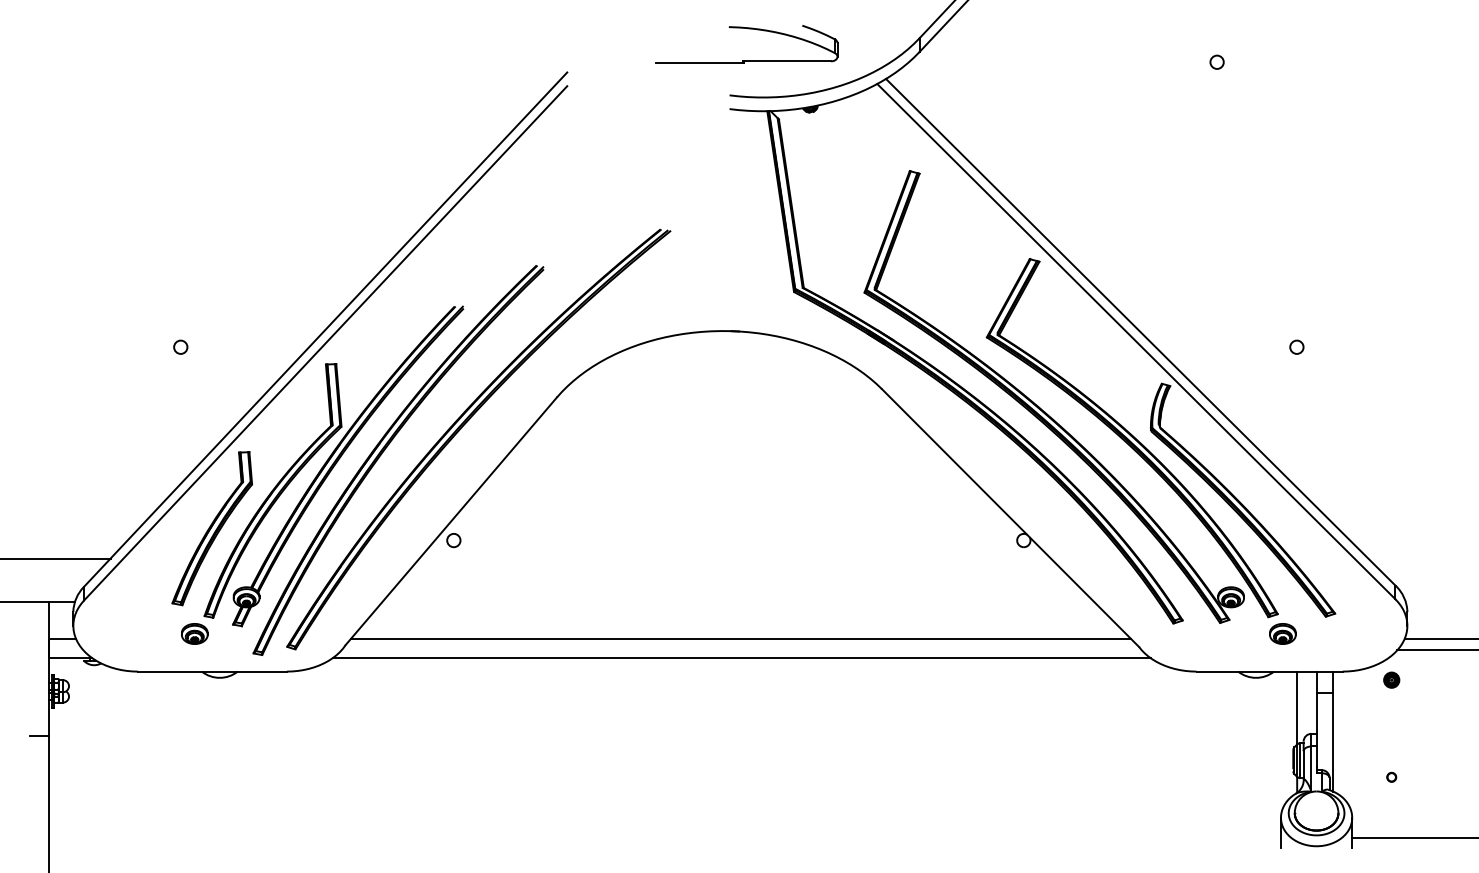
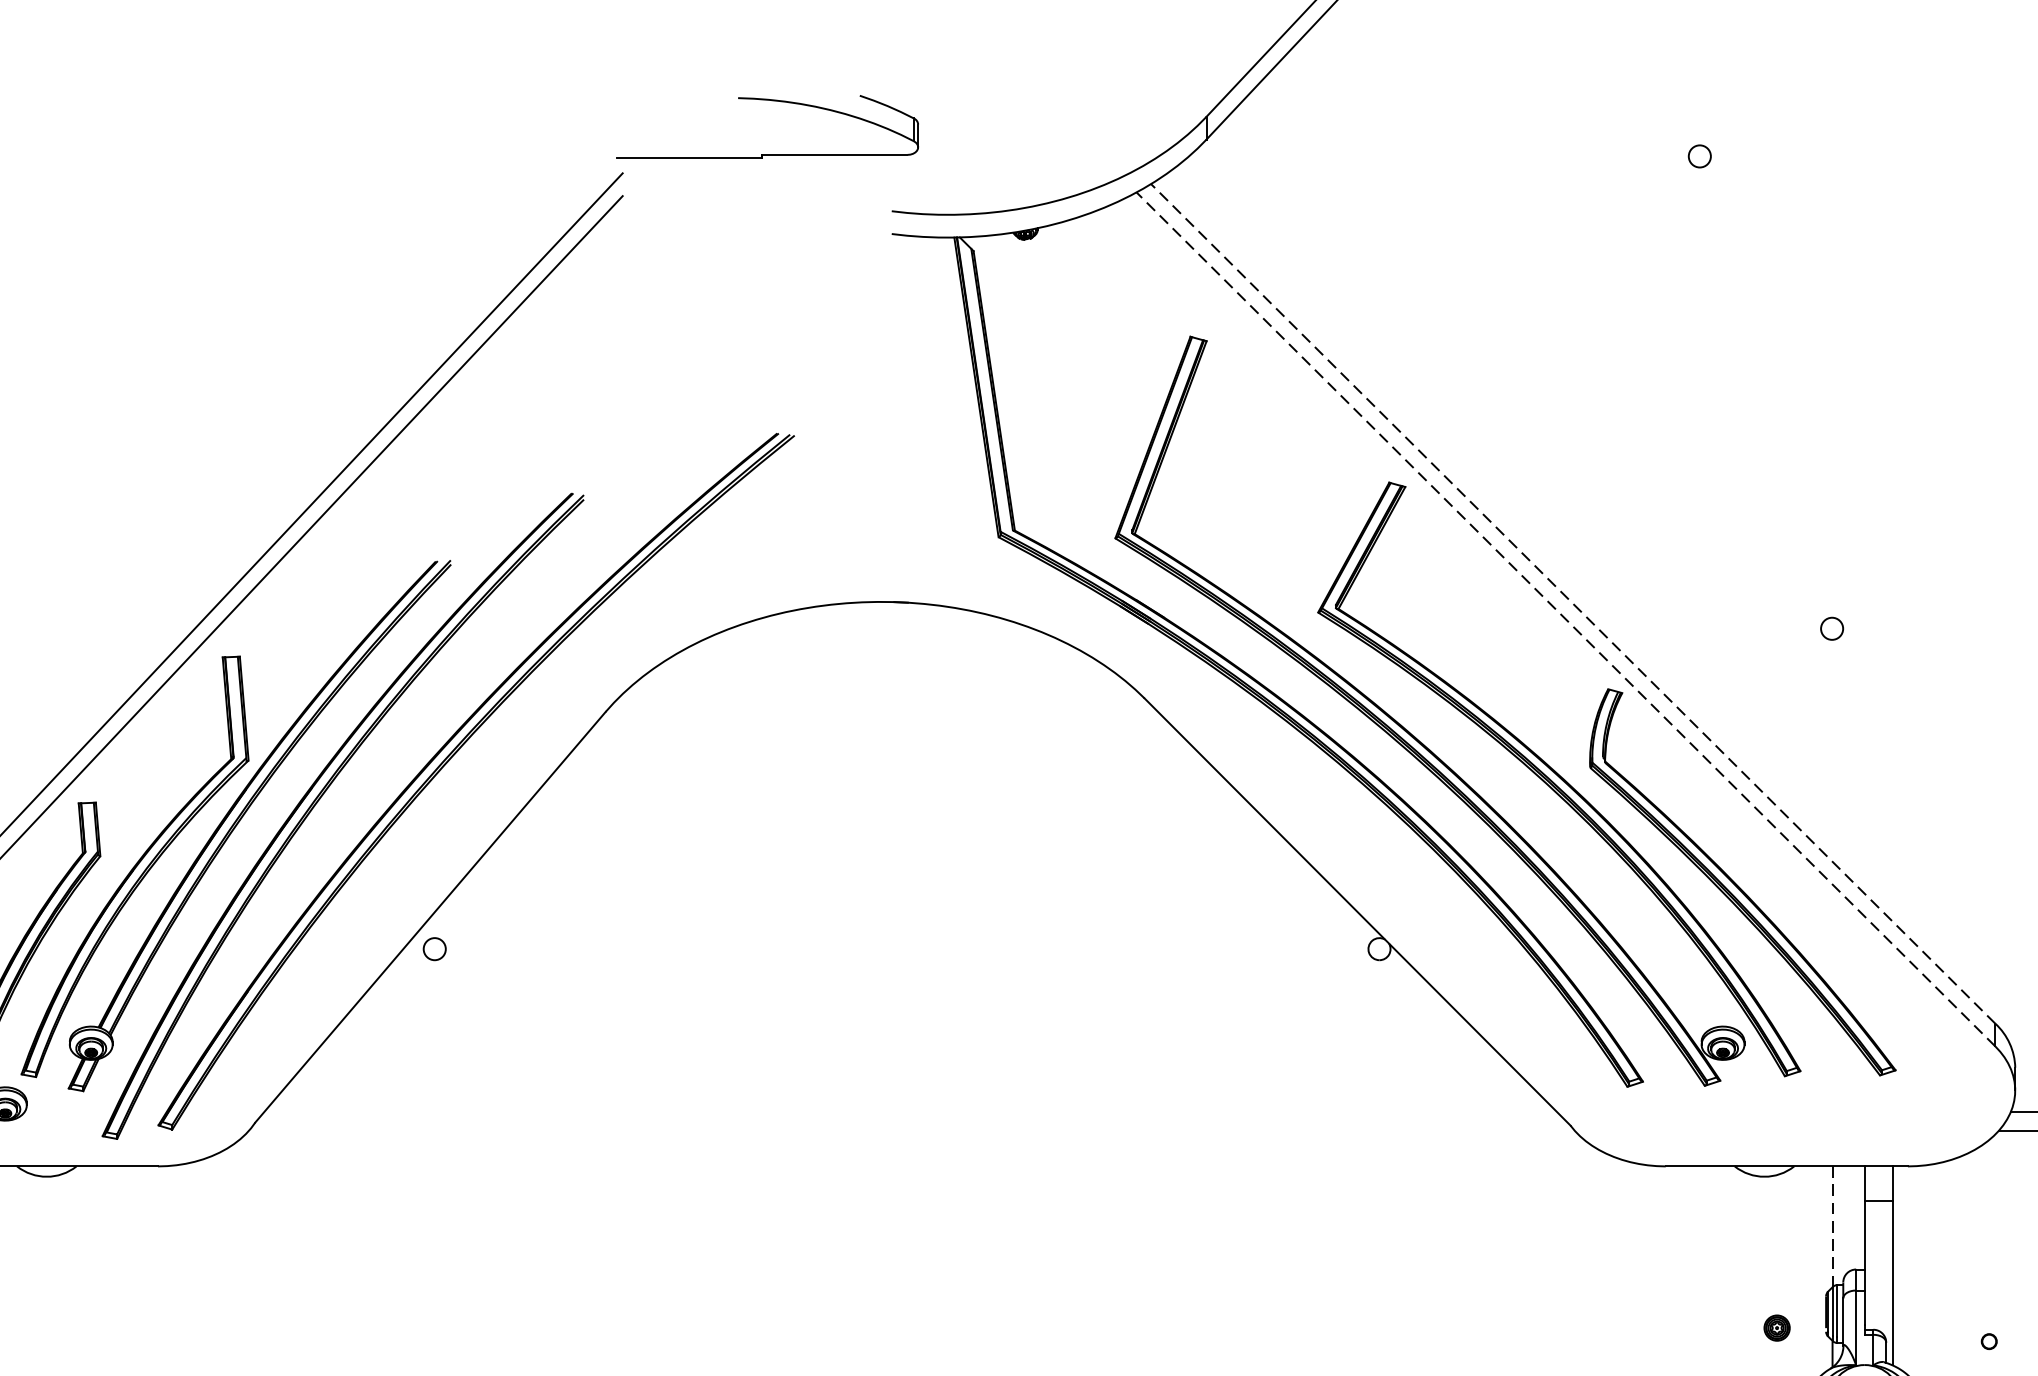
part: (748, 29) -> (770, 102), moved
line: (1140, 331) -> (1572, 602), solid -> dashed
line: (1135, 341) -> (1564, 619), solid -> dashed
part: (1282, 633) -> (1808, 1103), removed
line: (740, 638) -> (909, 1111), removed
line: (741, 658) -> (911, 1144), removed
part: (1391, 679) -> (1776, 1326), moved
line: (1297, 707) -> (1833, 1225), solid -> dashed

